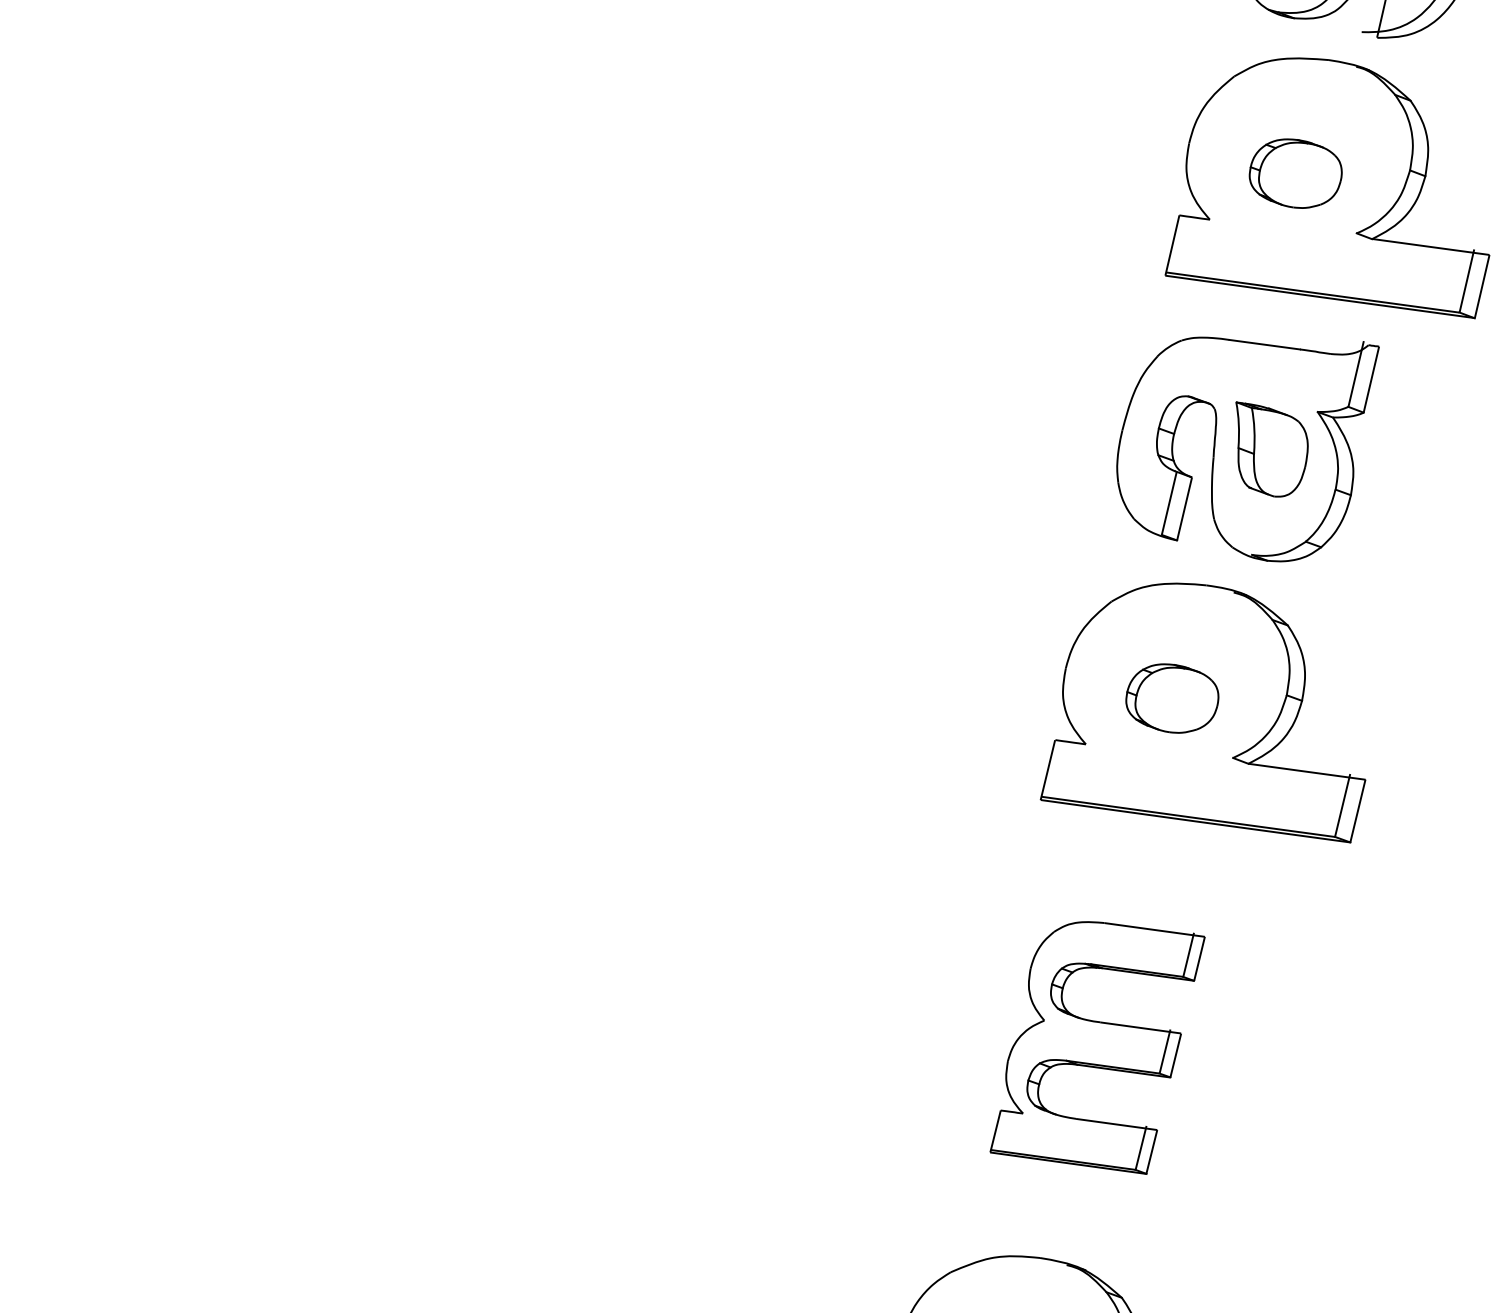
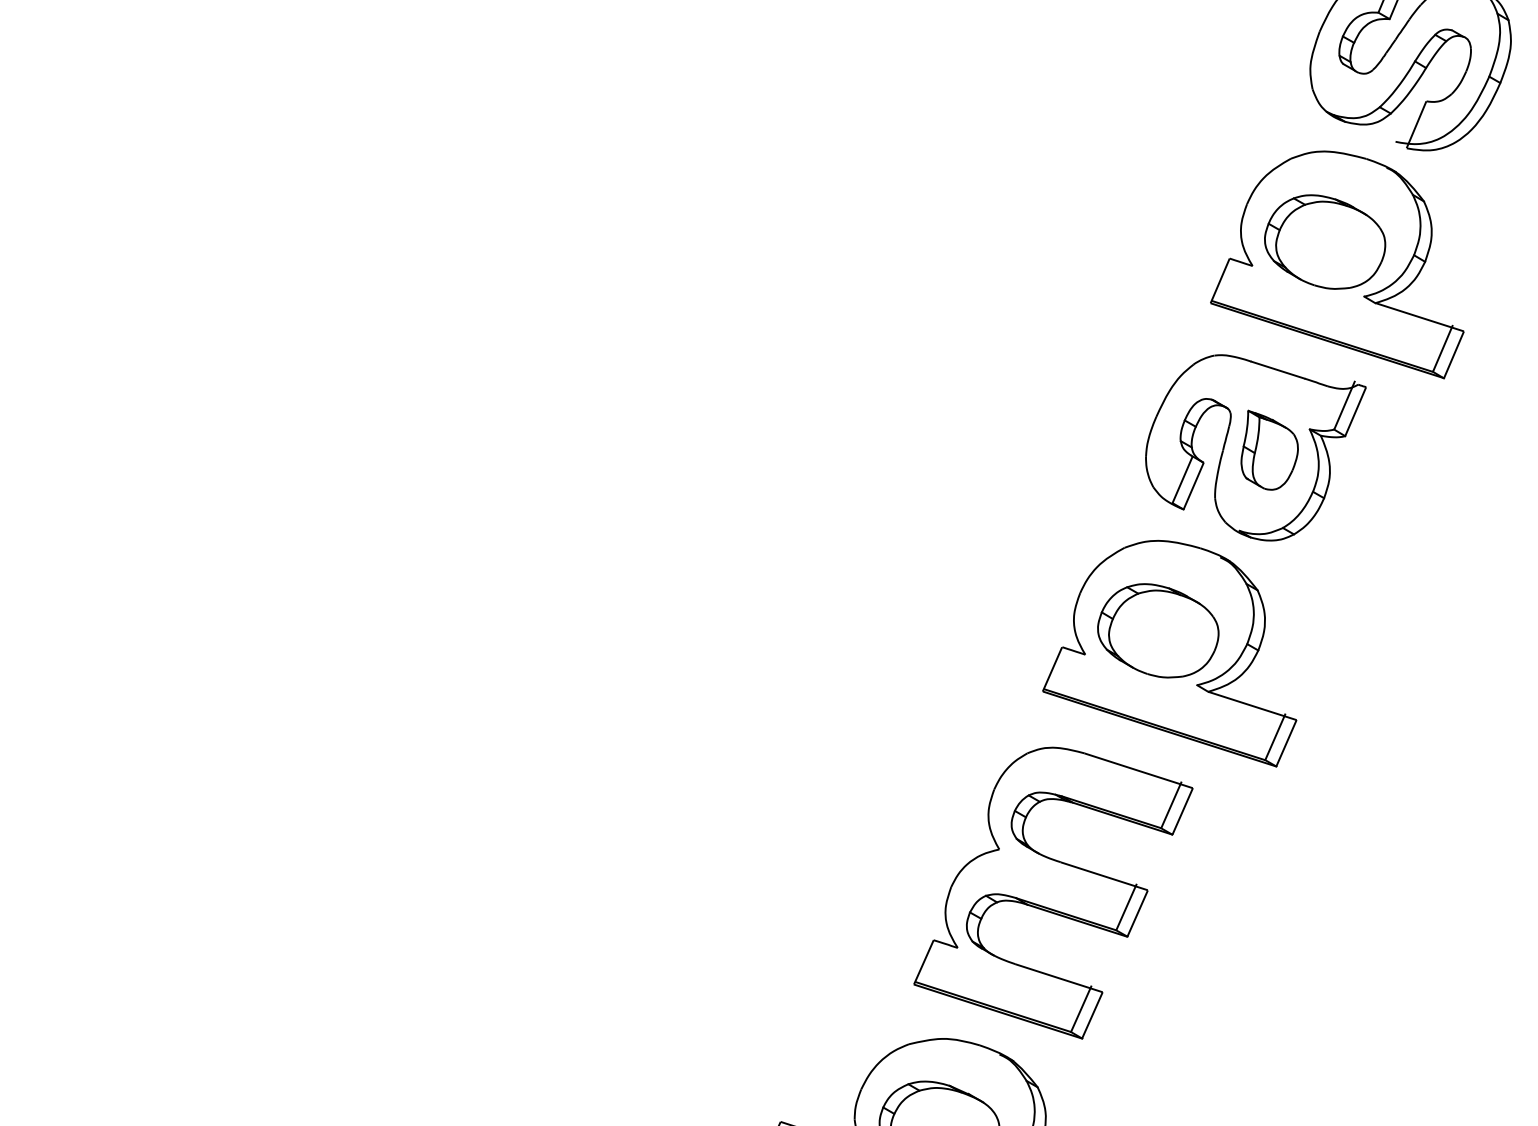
part: (1295, 172) -> (1325, 241), size x1.67
part: (1172, 697) -> (1158, 630), size x1.67
part: (1098, 1049) -> (1053, 892), size x1.43

